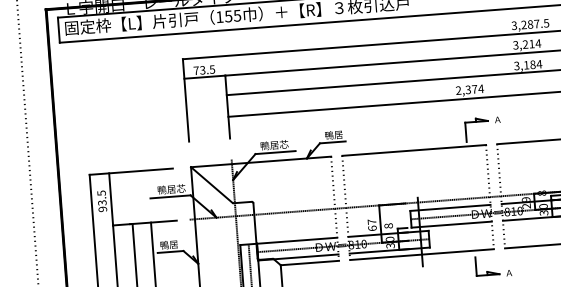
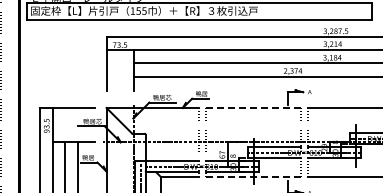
line: (415, 149) -> (254, 107), solid -> dashed
line: (423, 254) -> (254, 176), solid -> dashed

